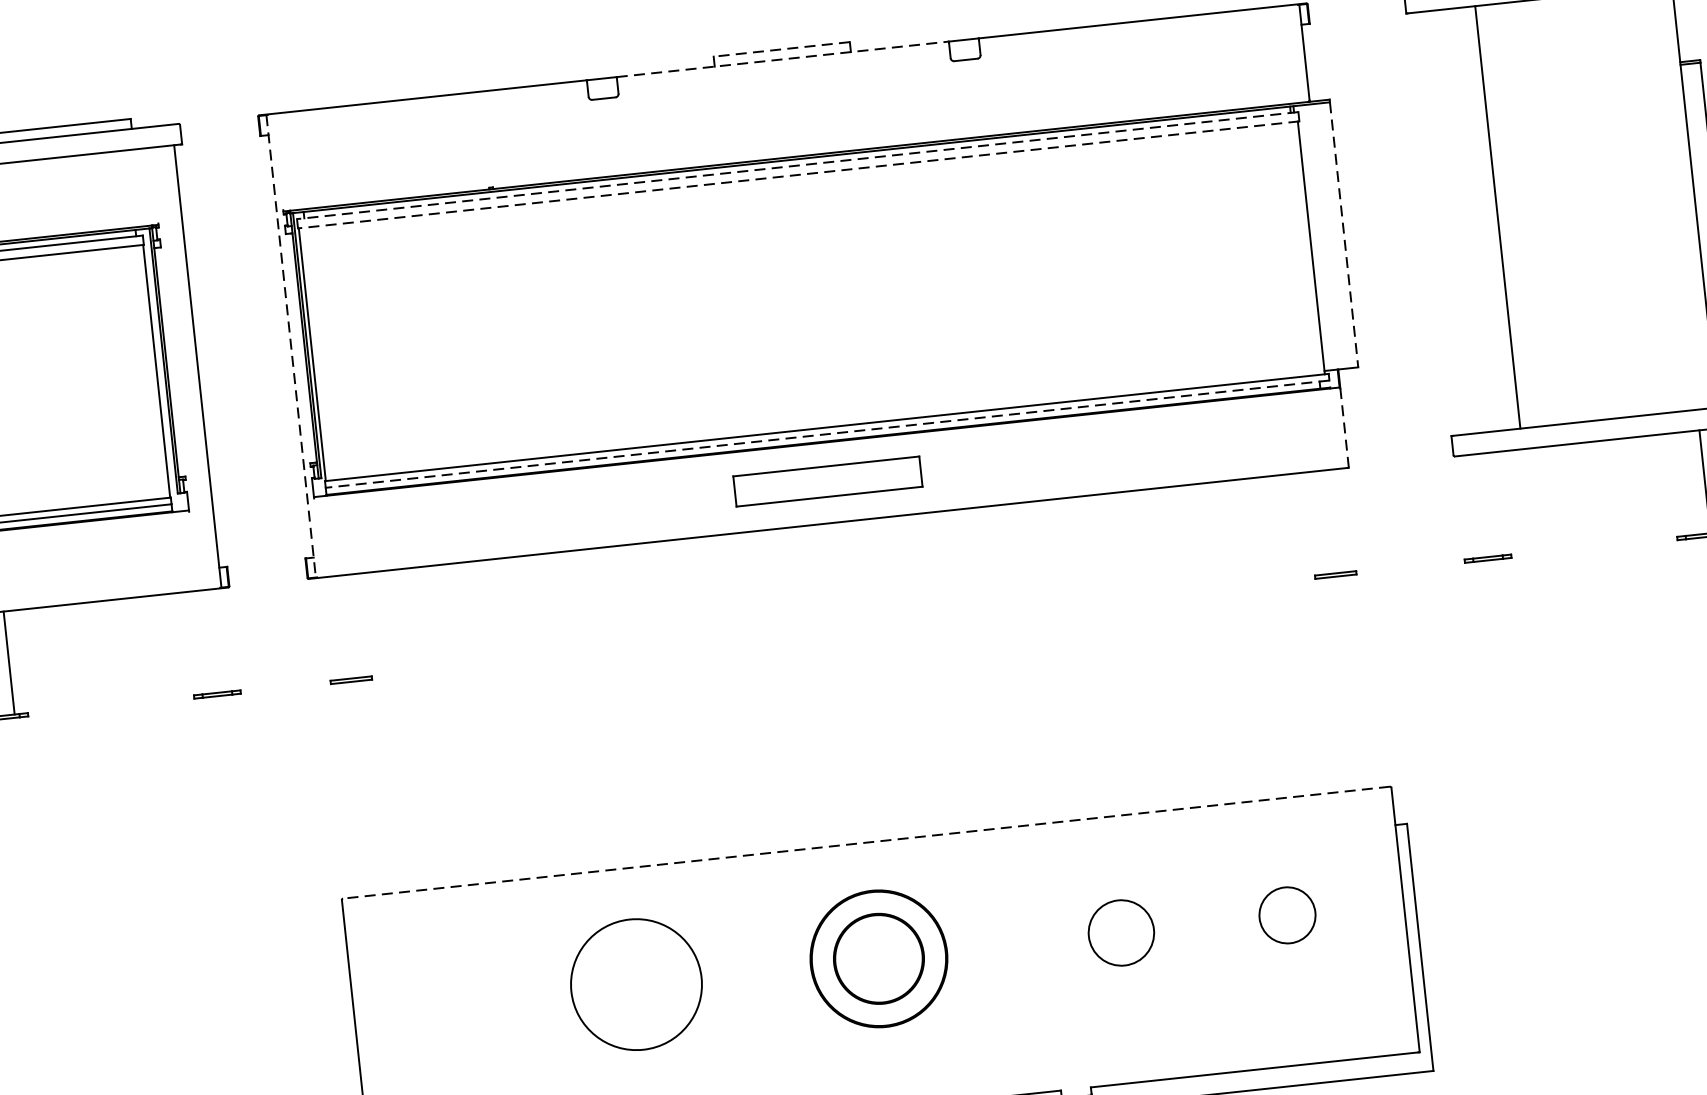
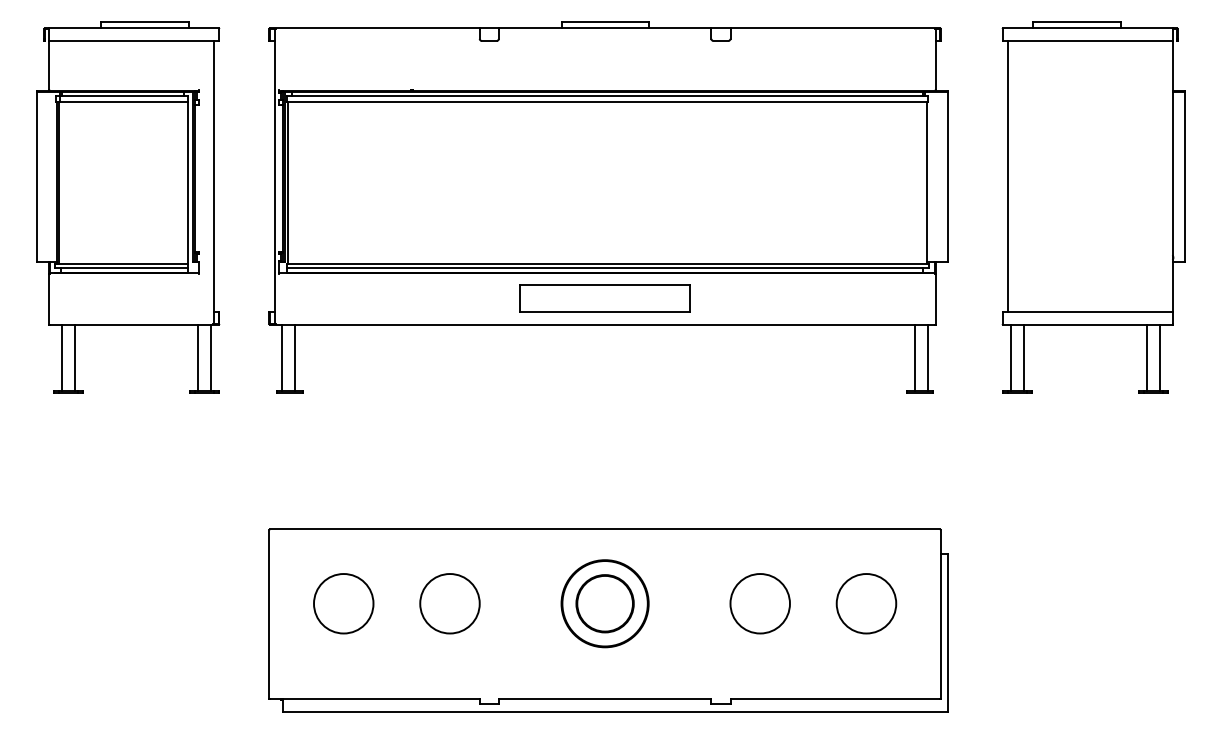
line: (782, 48) -> (605, 21), dashed -> solid
line: (783, 59) -> (605, 28), dashed -> solid
line: (796, 165) -> (606, 96), dashed -> solid
line: (797, 175) -> (606, 102), dashed -> solid
line: (1497, 217) -> (1007, 176), moved
line: (1344, 235) -> (948, 177), dashed -> solid
line: (290, 346) -> (274, 176), dashed -> solid
line: (1344, 428) -> (935, 299), dashed -> solid
line: (826, 434) -> (607, 268), dashed -> solid
part: (827, 481) -> (604, 298), size x1.43
line: (1685, 483) -> (1147, 357), added
line: (1491, 504) -> (1023, 357), added
line: (1473, 506) -> (1011, 357), added
line: (1343, 519) -> (928, 357), added
line: (1322, 522) -> (915, 357), added
line: (352, 625) -> (294, 357), added
line: (333, 627) -> (282, 357), added
line: (221, 639) -> (210, 357), added
line: (202, 641) -> (198, 357), added
line: (867, 842) -> (605, 529), dashed -> solid
circle: (1287, 914) -> (866, 603), size x1.67
circle: (1120, 932) -> (759, 603), size x1.43
circle: (635, 984) -> (449, 603), size x0.71
circle: (470, 1002) -> (343, 603), added

